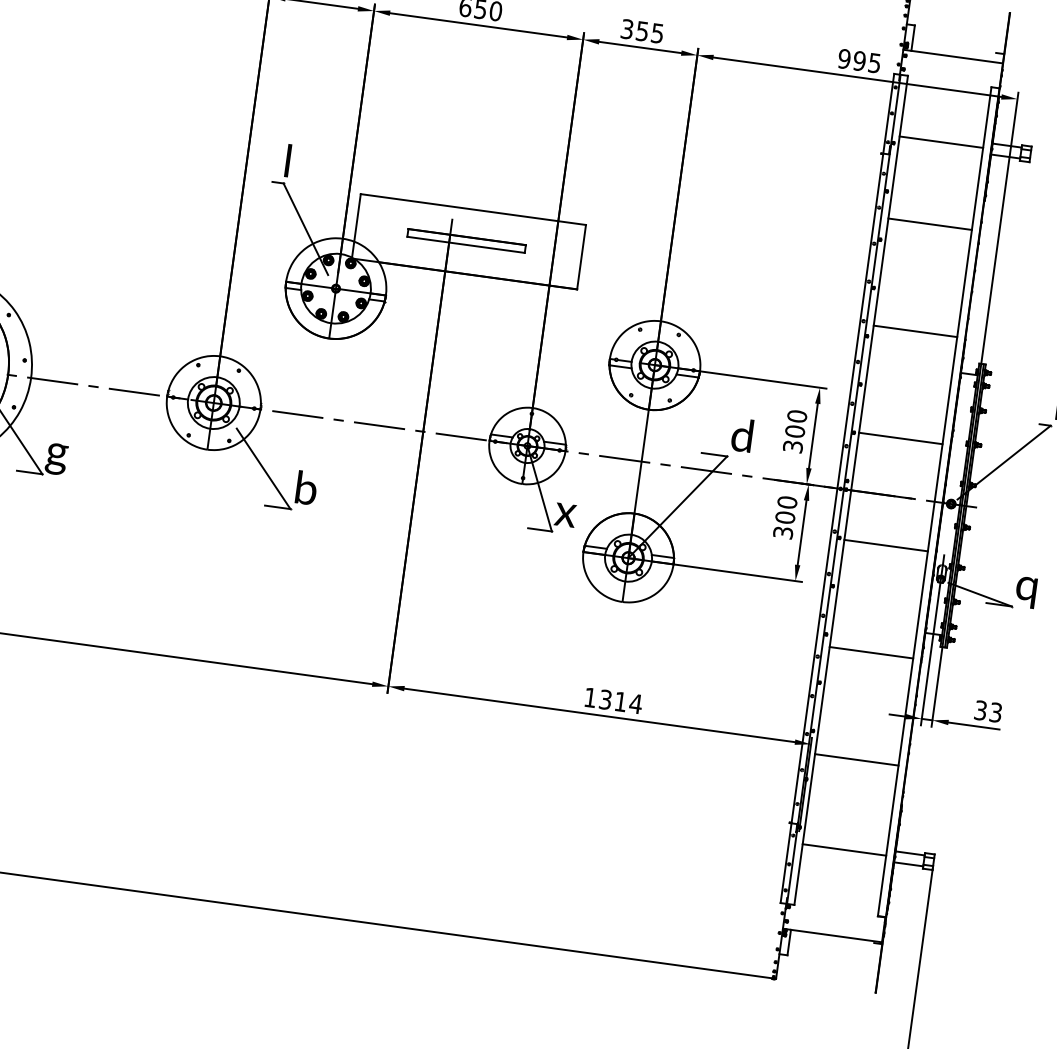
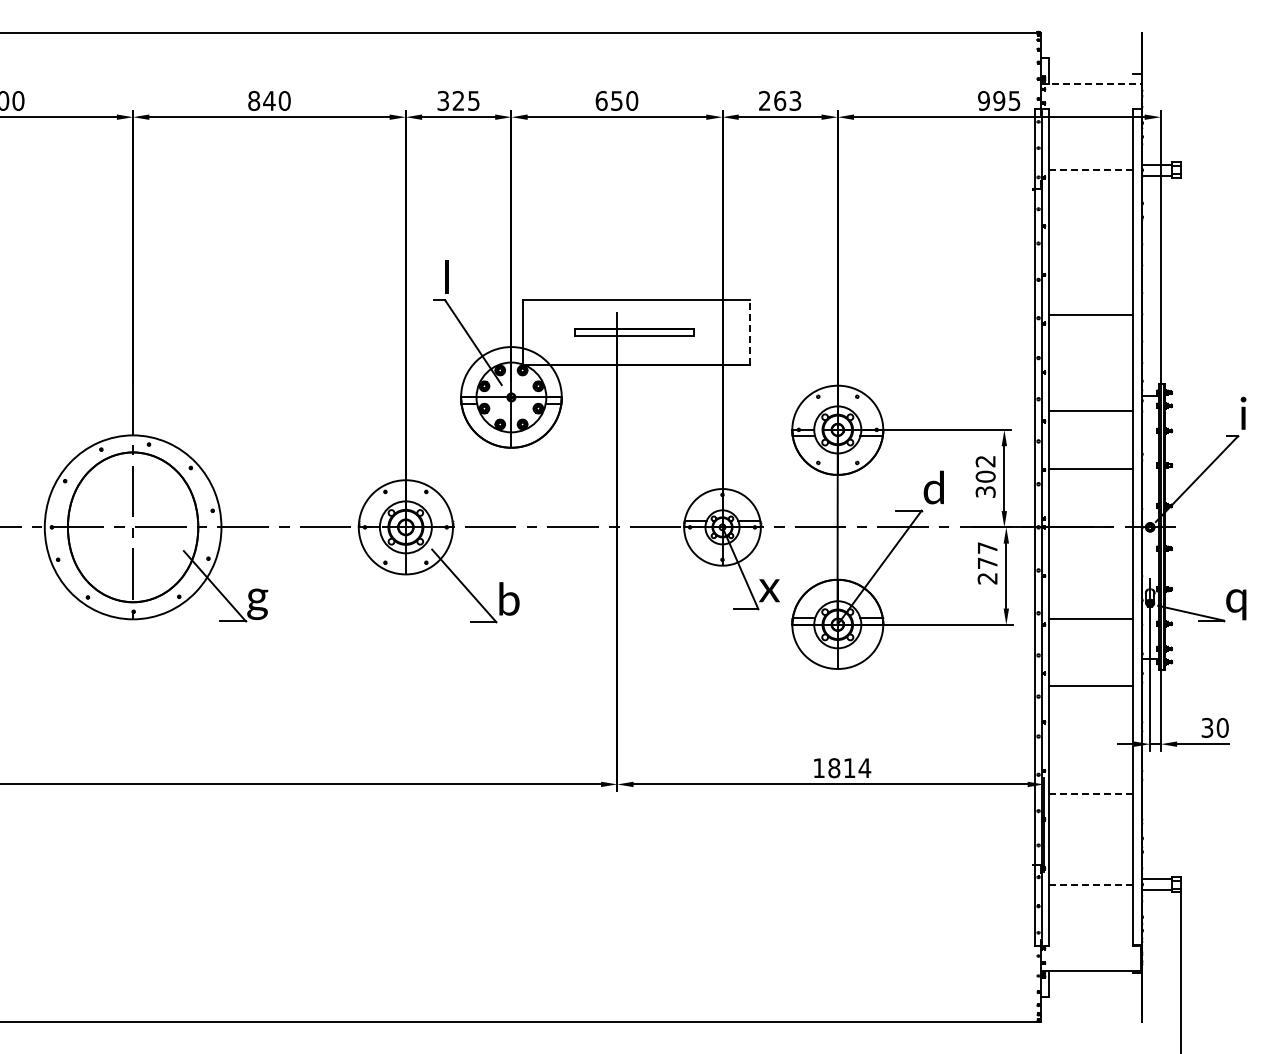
text: (642, 30) -> (780, 100), 355 -> 263
line: (953, 56) -> (1091, 83), solid -> dashed
line: (941, 142) -> (1091, 170), solid -> dashed
line: (930, 223) -> (1091, 314), moved
line: (581, 256) -> (750, 332), solid -> dashed
line: (915, 331) -> (1091, 411), moved
text: (797, 416) -> (985, 461), 300 -> 302
text: (785, 517) -> (987, 563), 300 -> 277
line: (886, 545) -> (1091, 619), moved
text: (605, 700) -> (834, 768), 1314 -> 1814
text: (995, 712) -> (1222, 727), 33 -> 30
line: (856, 759) -> (1091, 793), solid -> dashed
line: (844, 849) -> (1091, 884), solid -> dashed

